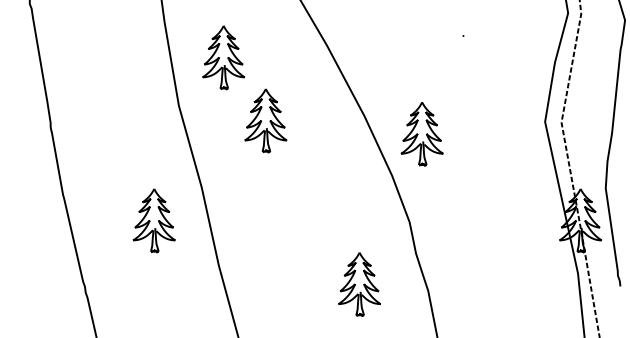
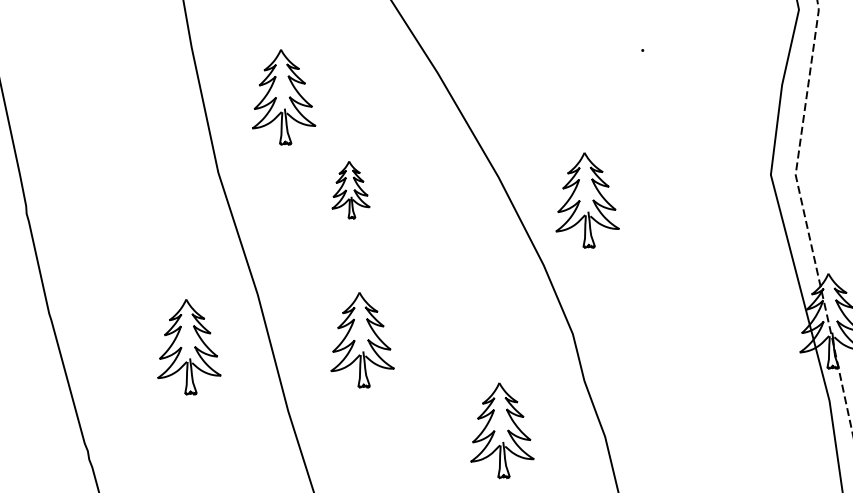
part: (265, 120) -> (349, 189), size x0.6
part: (268, 220) -> (360, 340), added

